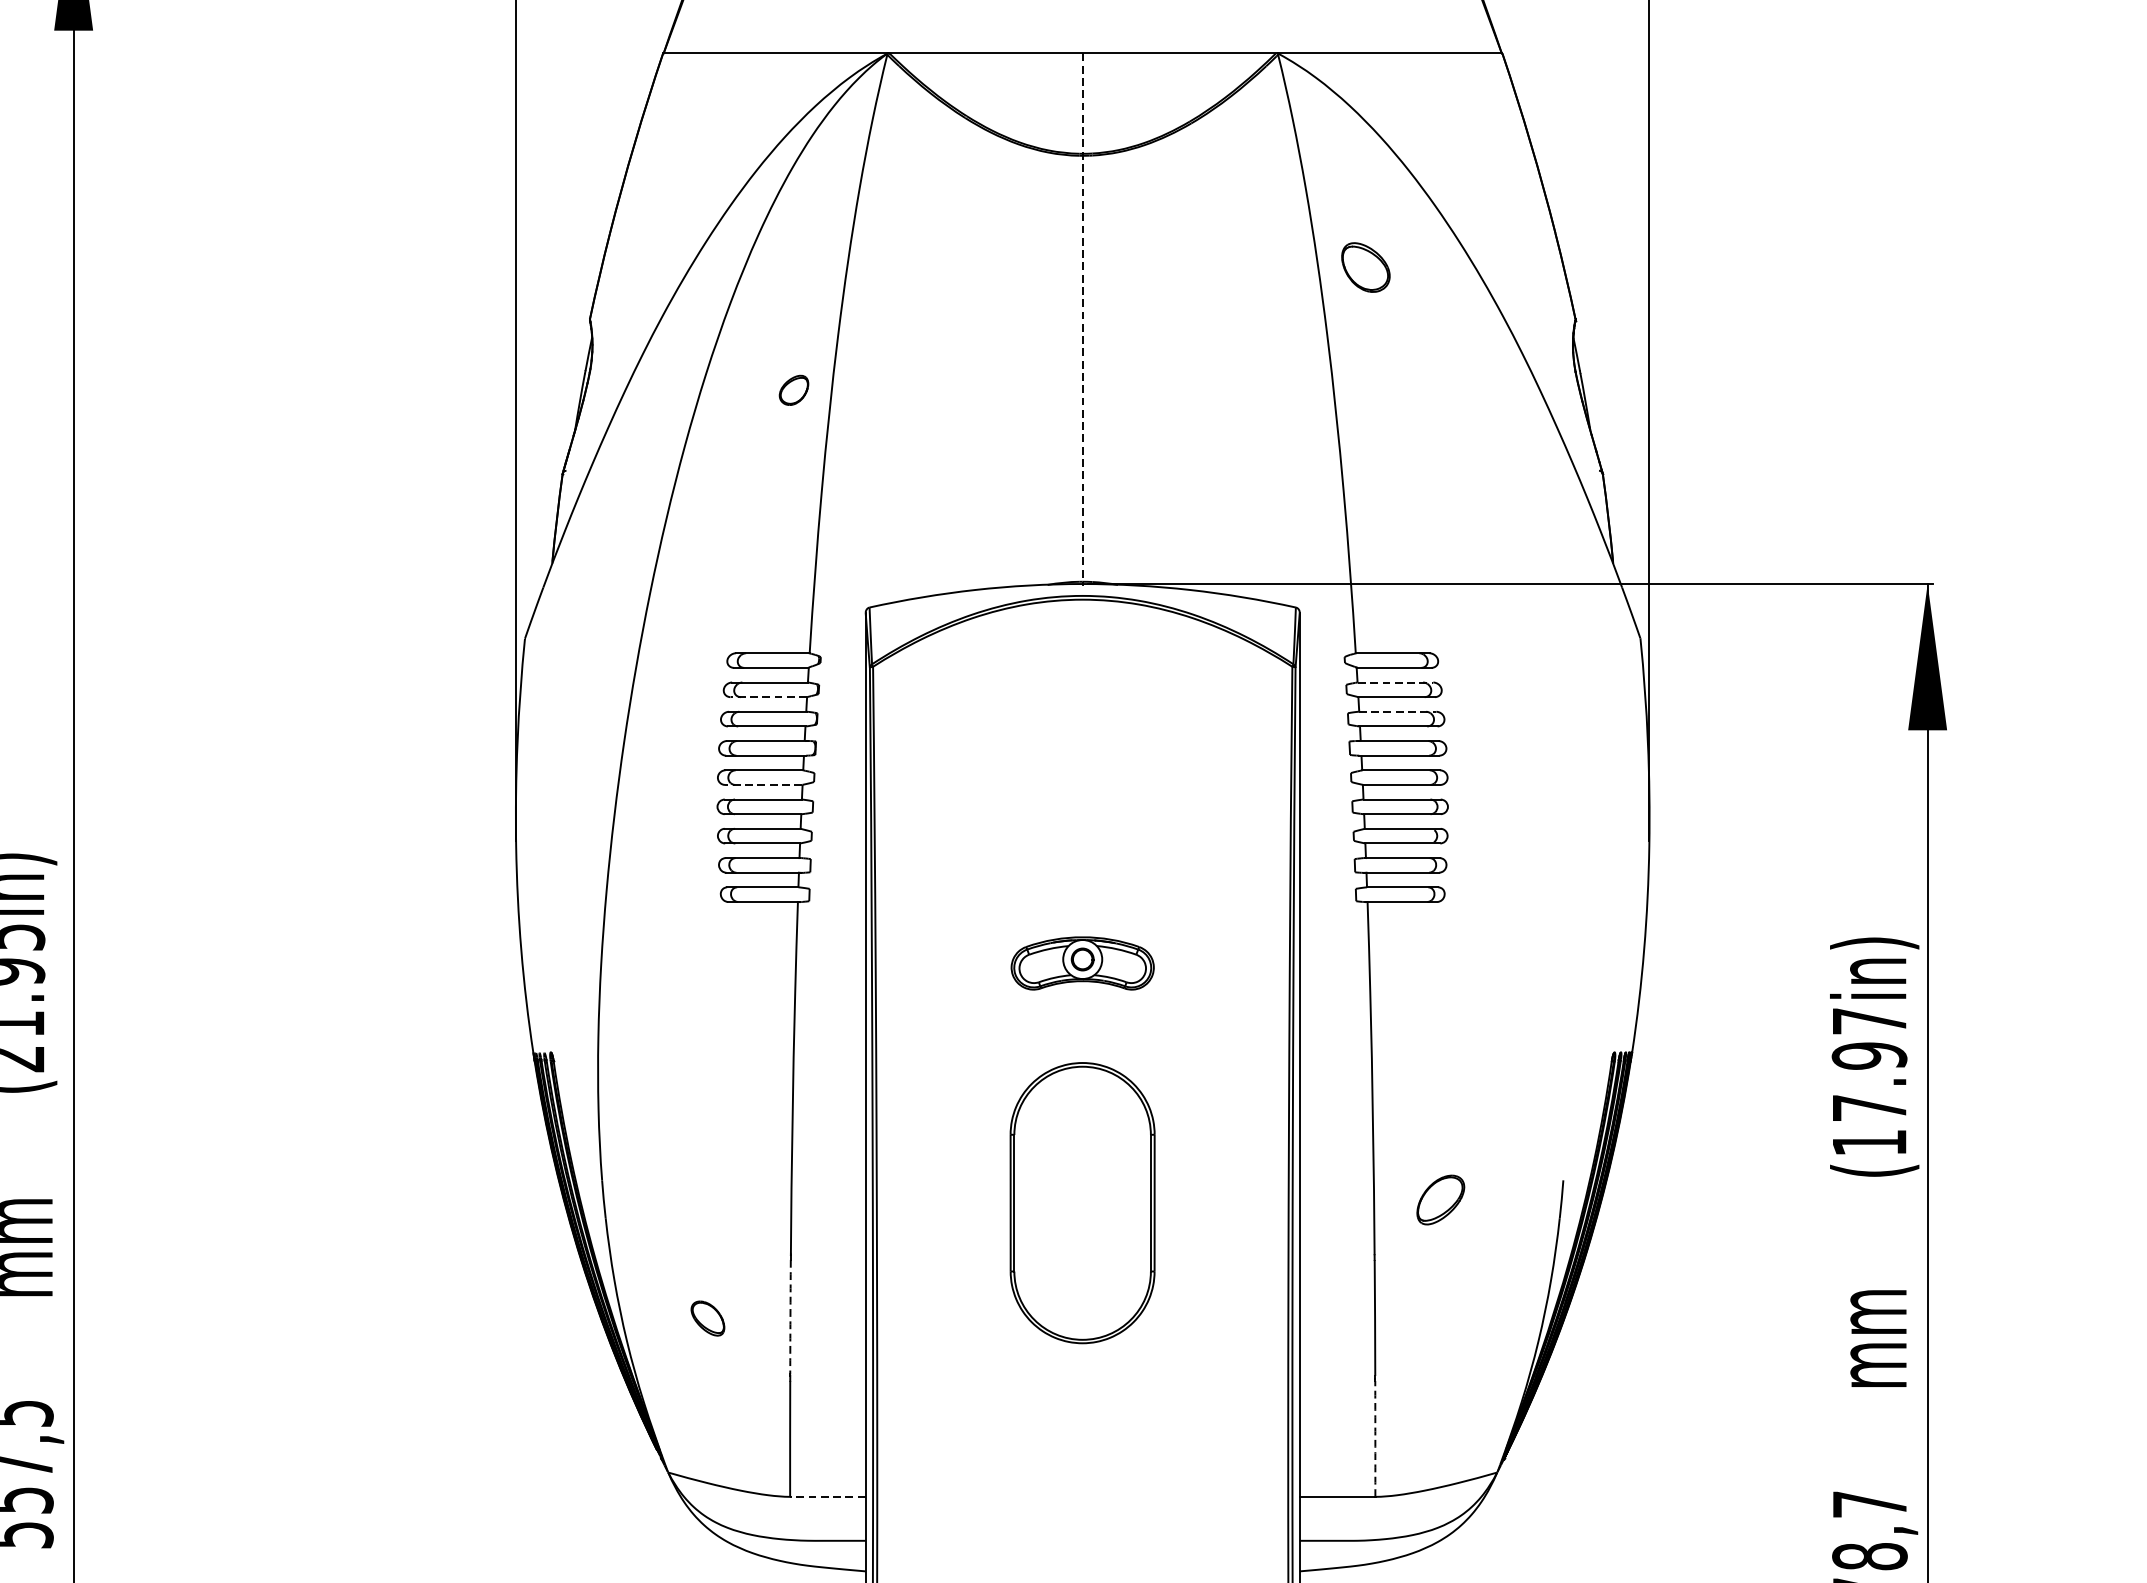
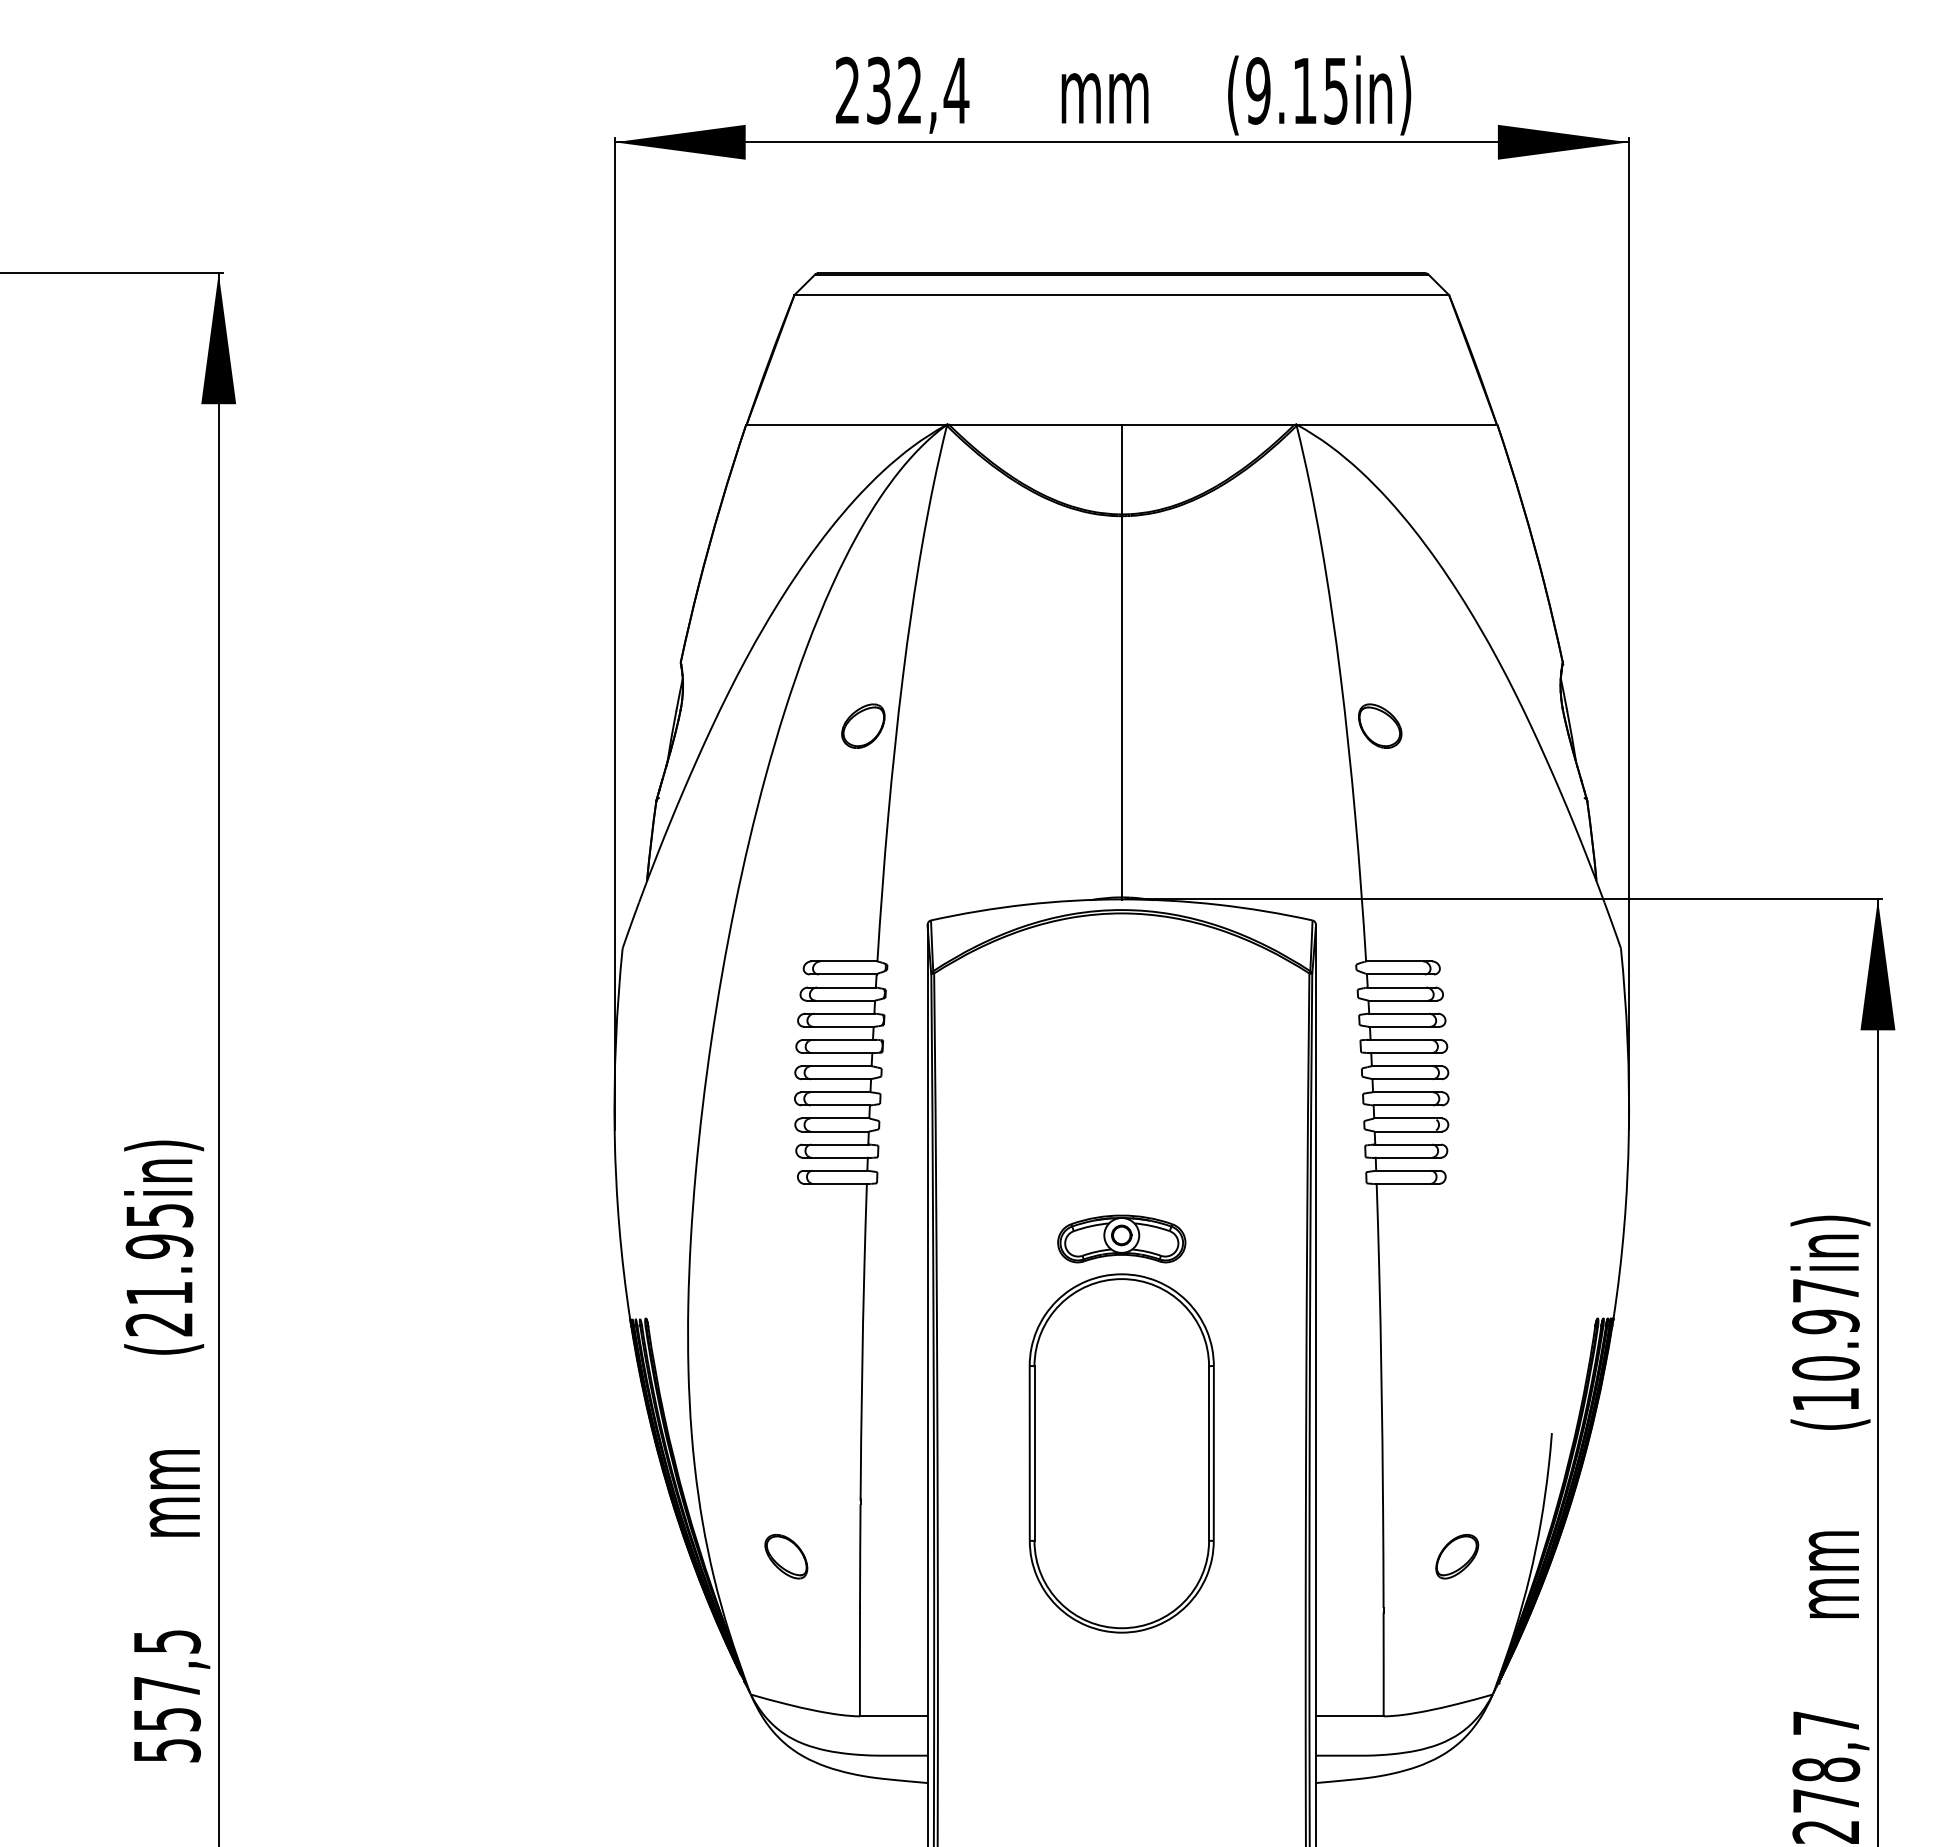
part: (1366, 266) -> (1380, 725), moved
line: (1082, 318) -> (1121, 661), dashed -> solid
part: (794, 389) -> (863, 725), size x1.67
line: (1395, 682) -> (1401, 987), dashed -> solid
line: (768, 696) -> (840, 1000), dashed -> solid
line: (1397, 711) -> (1403, 1013), dashed -> solid
line: (762, 785) -> (835, 1079), dashed -> solid
text: (1869, 1108) -> (1825, 1368), (17.97in) -> (10.97in)
part: (1441, 1199) -> (1457, 1556), moved
part: (1082, 1203) -> (1121, 1453), size x1.43
arc: (790, 1317) -> (860, 1555), dashed -> solid
part: (708, 1318) -> (786, 1556), size x1.43
arc: (1375, 1438) -> (1383, 1664), dashed -> solid
line: (827, 1497) -> (893, 1716), dashed -> solid

